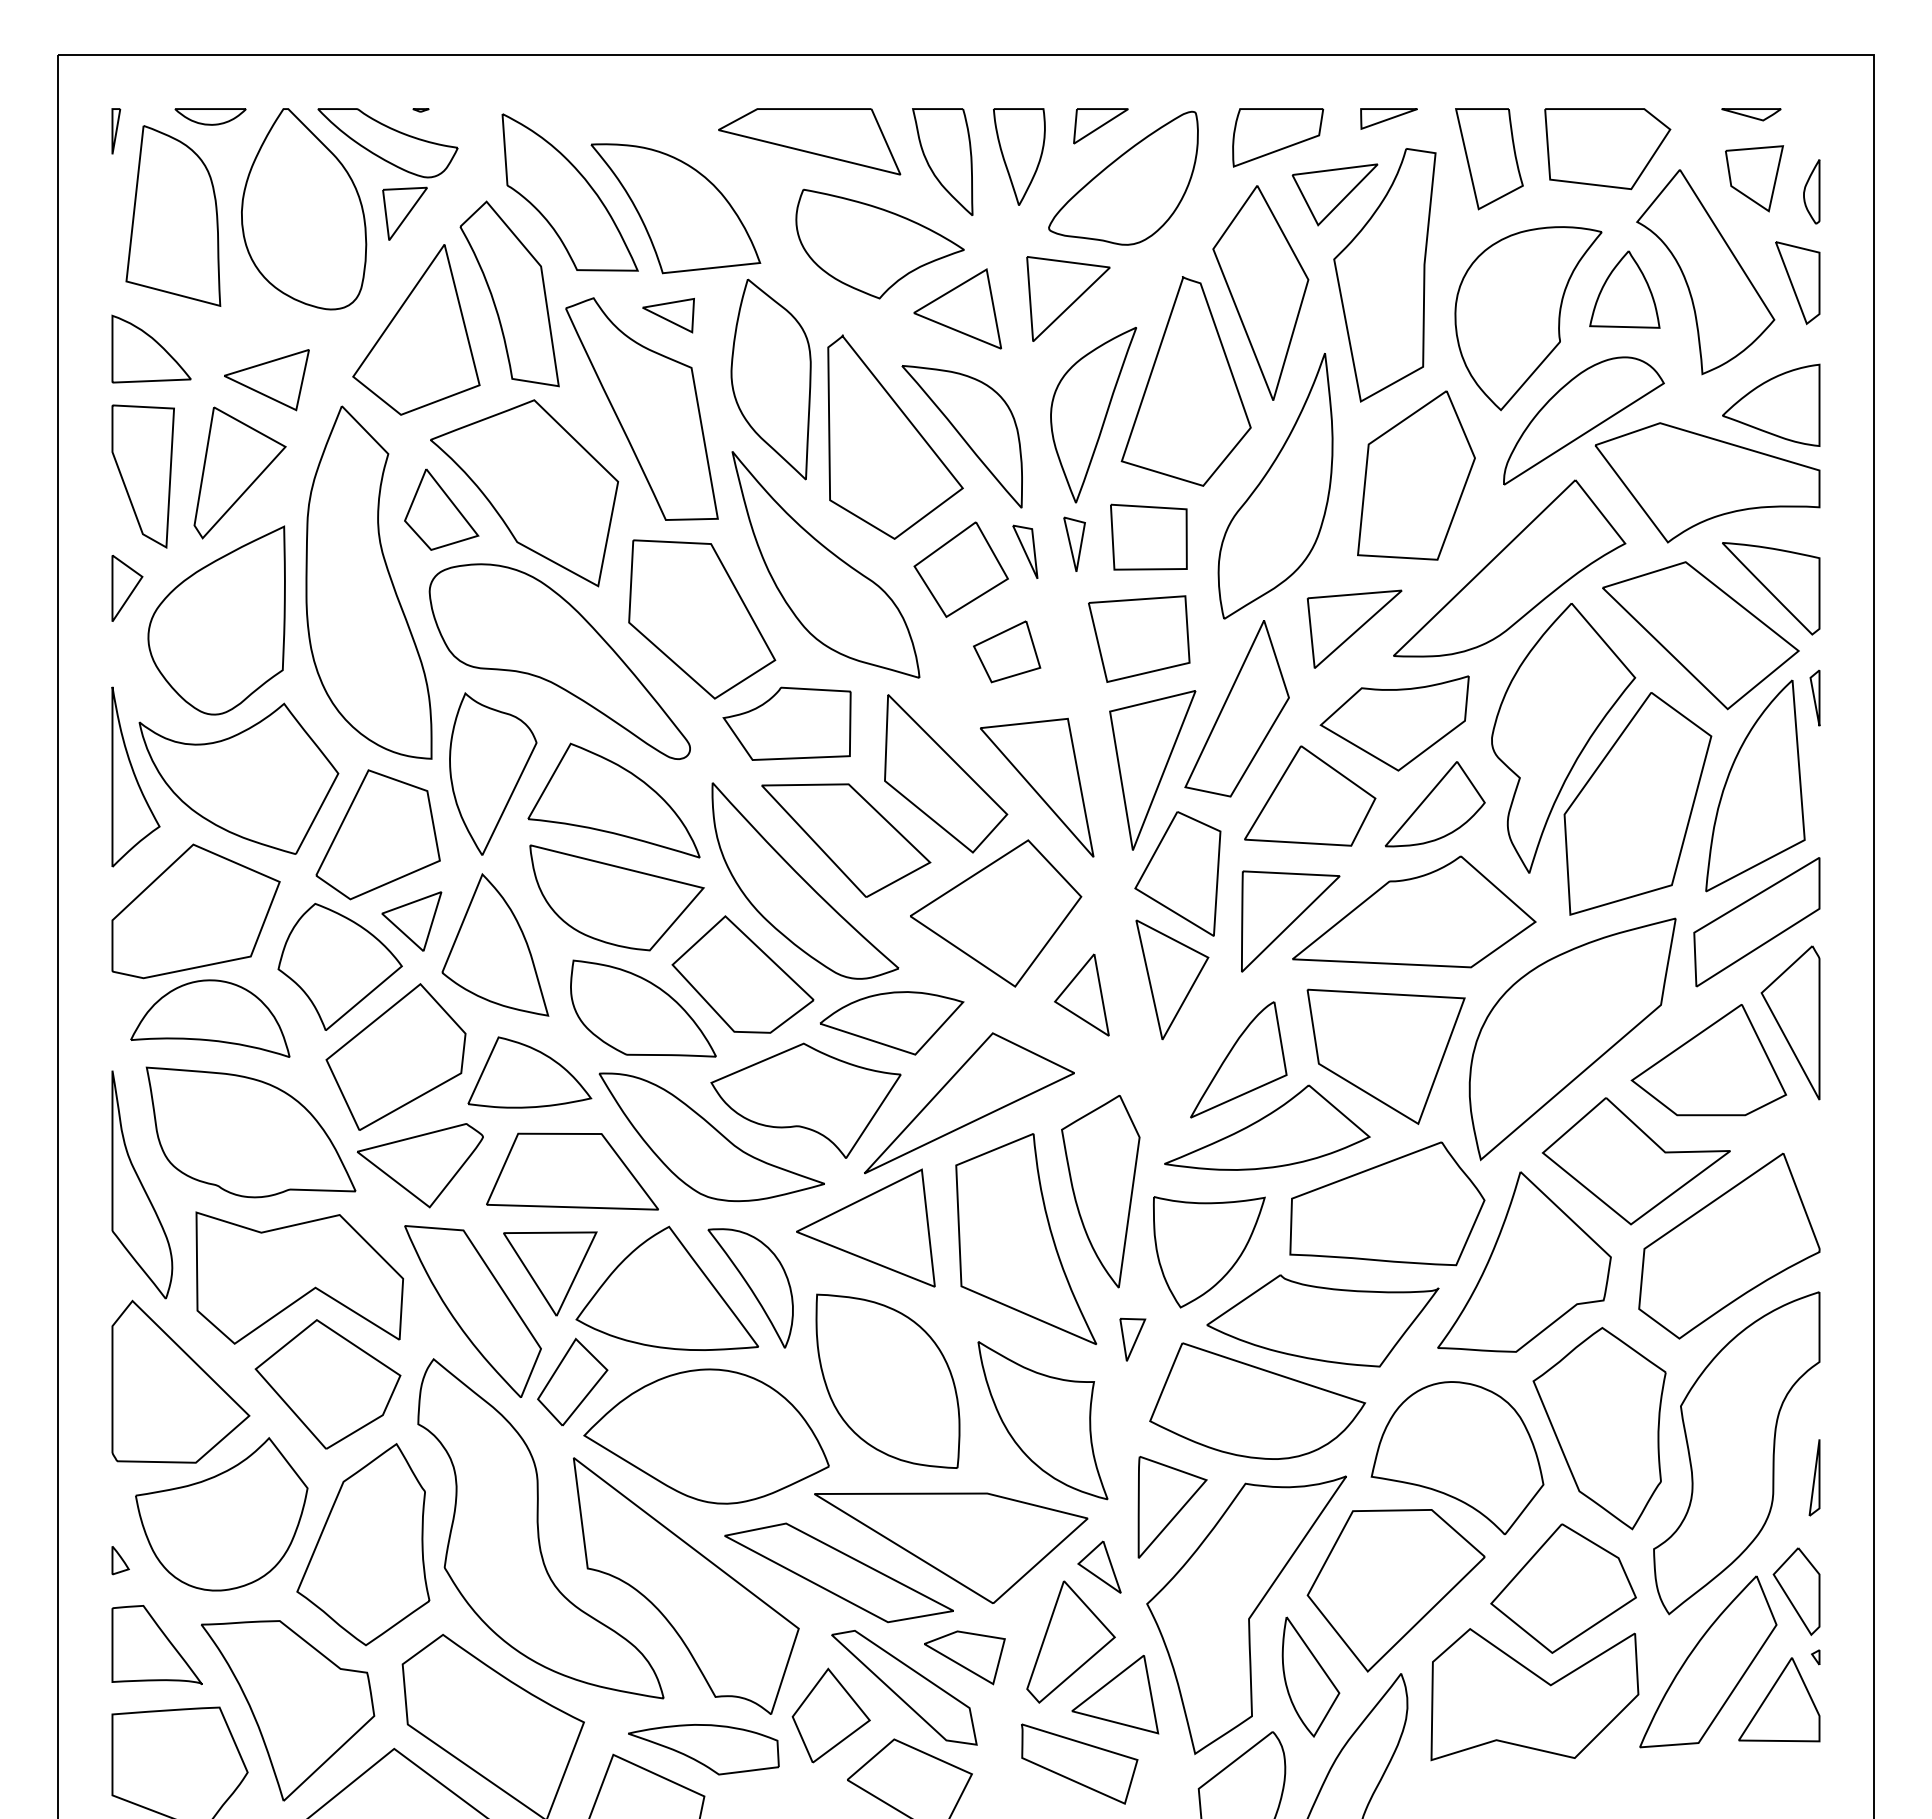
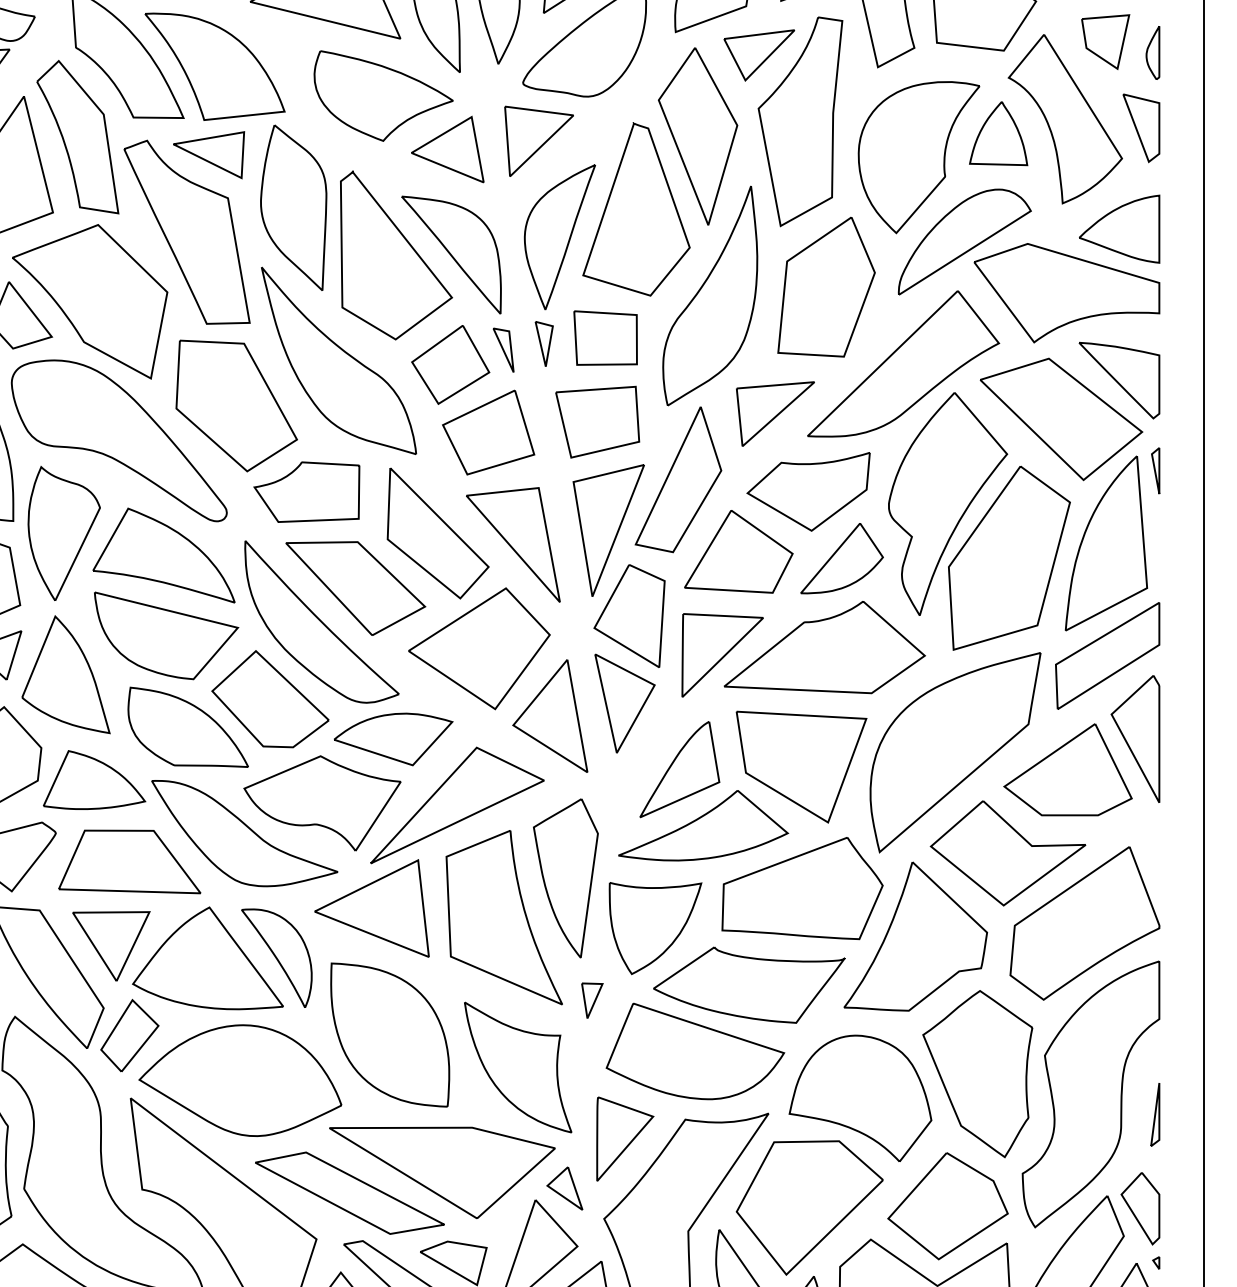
part: (668, 315) -> (208, 155), size x1.67
part: (1006, 651) -> (488, 432), size x1.67
part: (1081, 994) -> (549, 715), size x1.67

